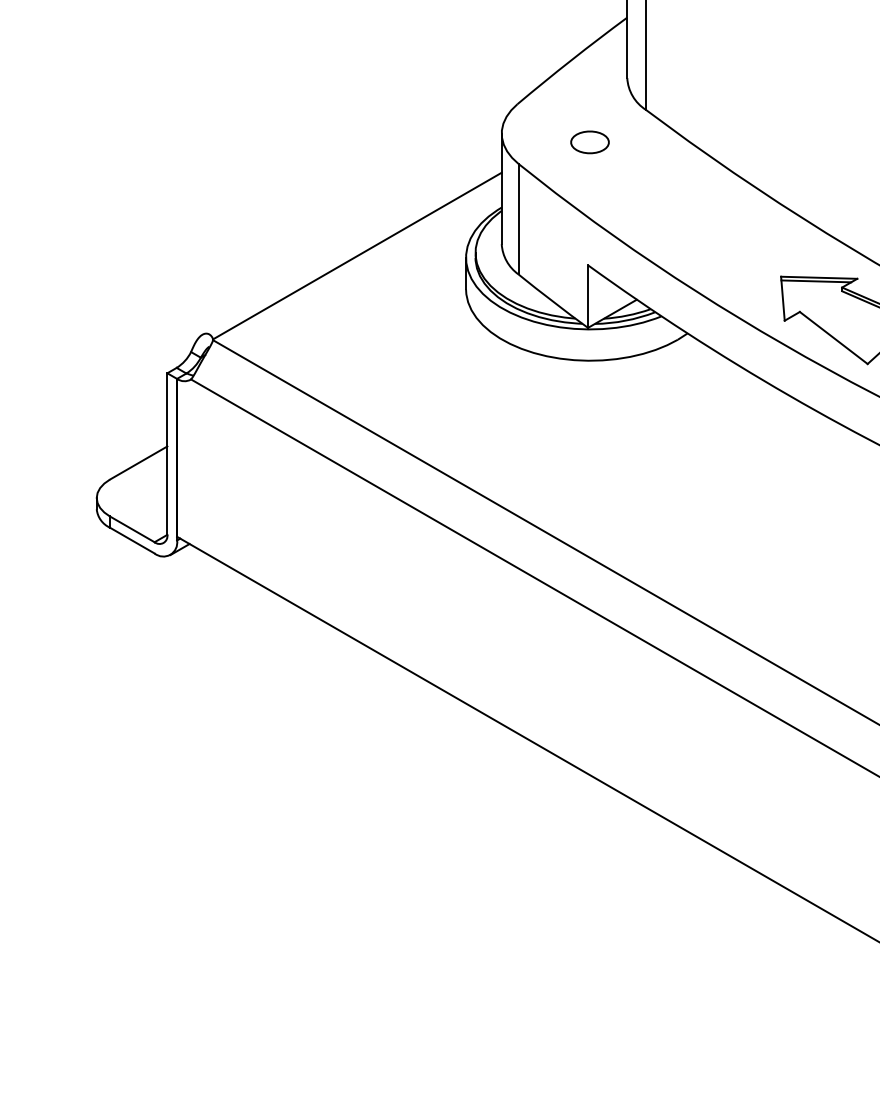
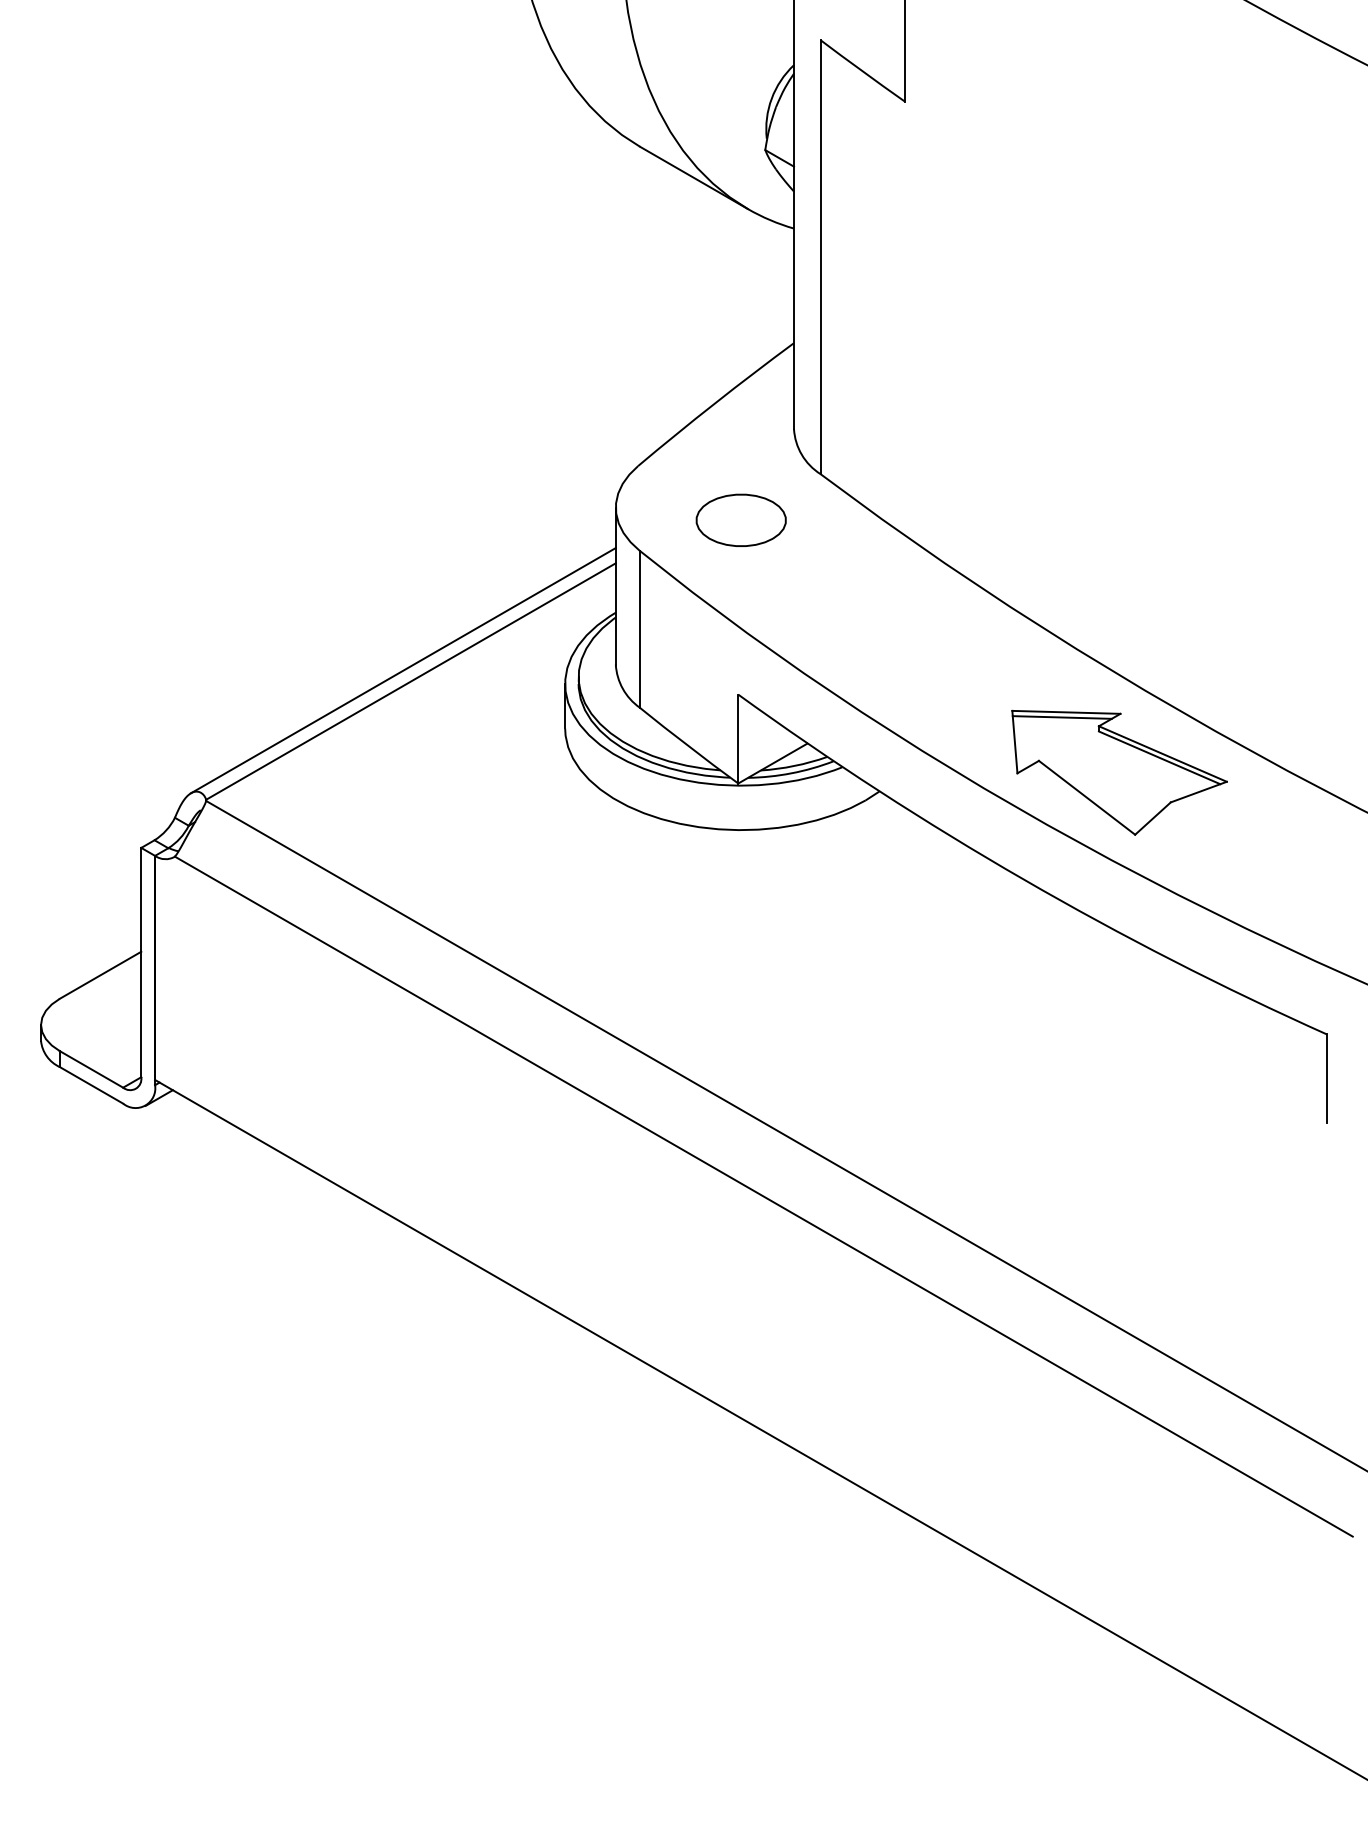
part: (589, 141) -> (740, 519), size x1.67
line: (351, 248) -> (402, 670), added

